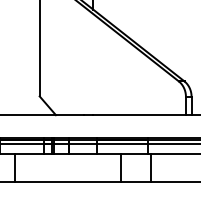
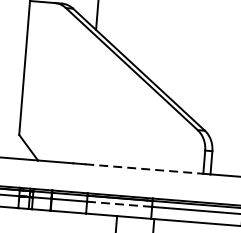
line: (140, 115) -> (145, 169), solid -> dashed
line: (122, 144) -> (119, 204), solid -> dashed

